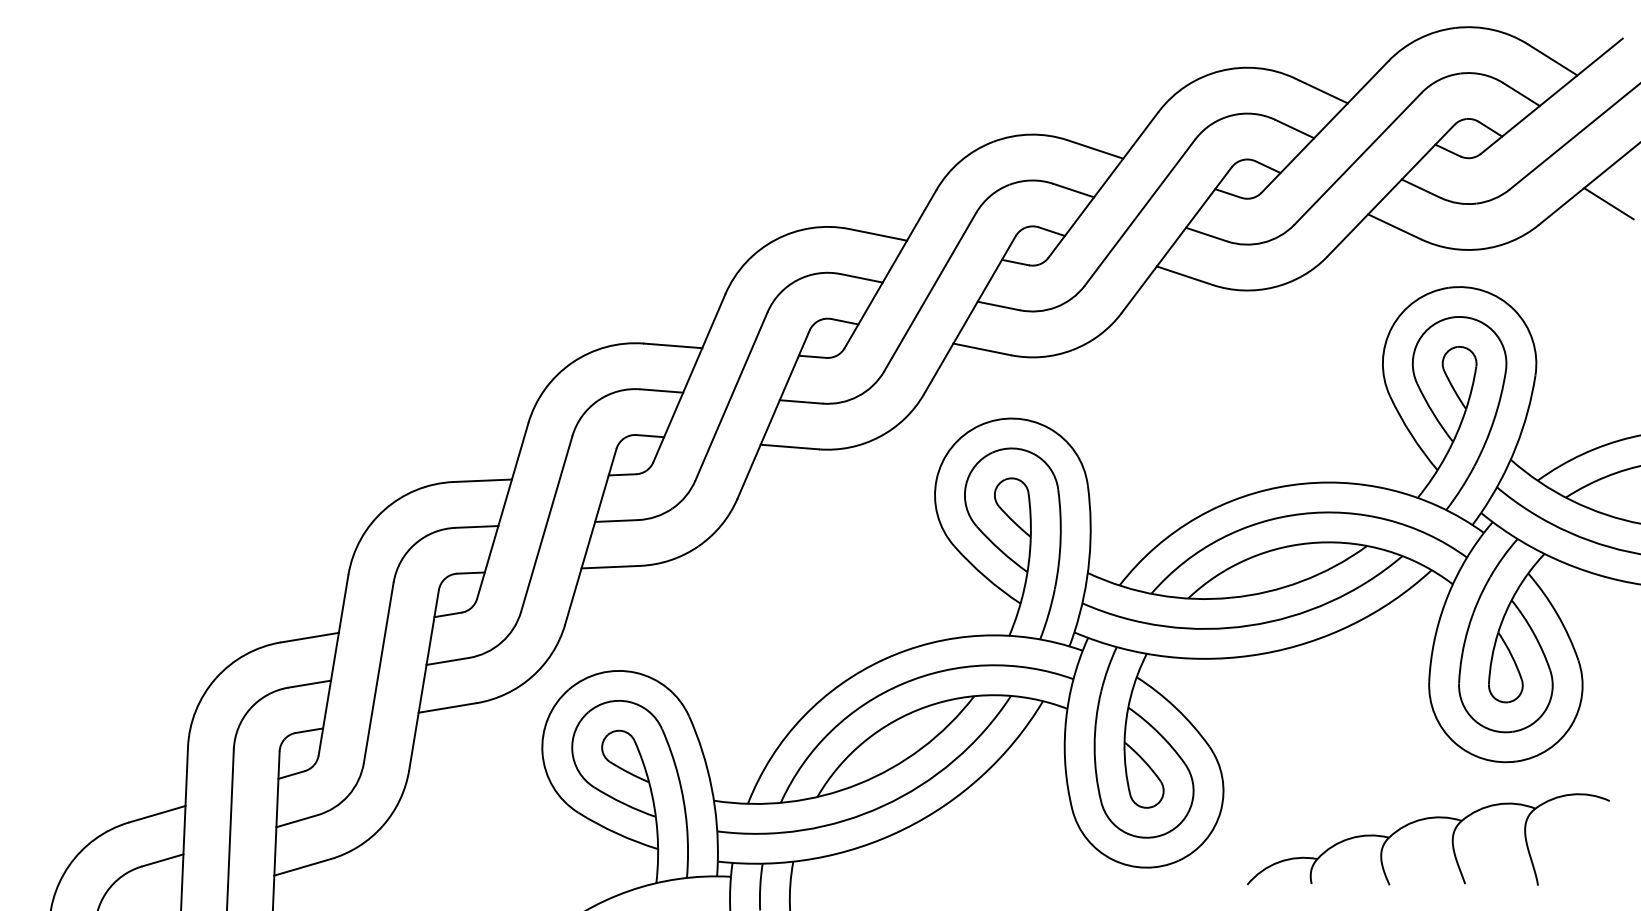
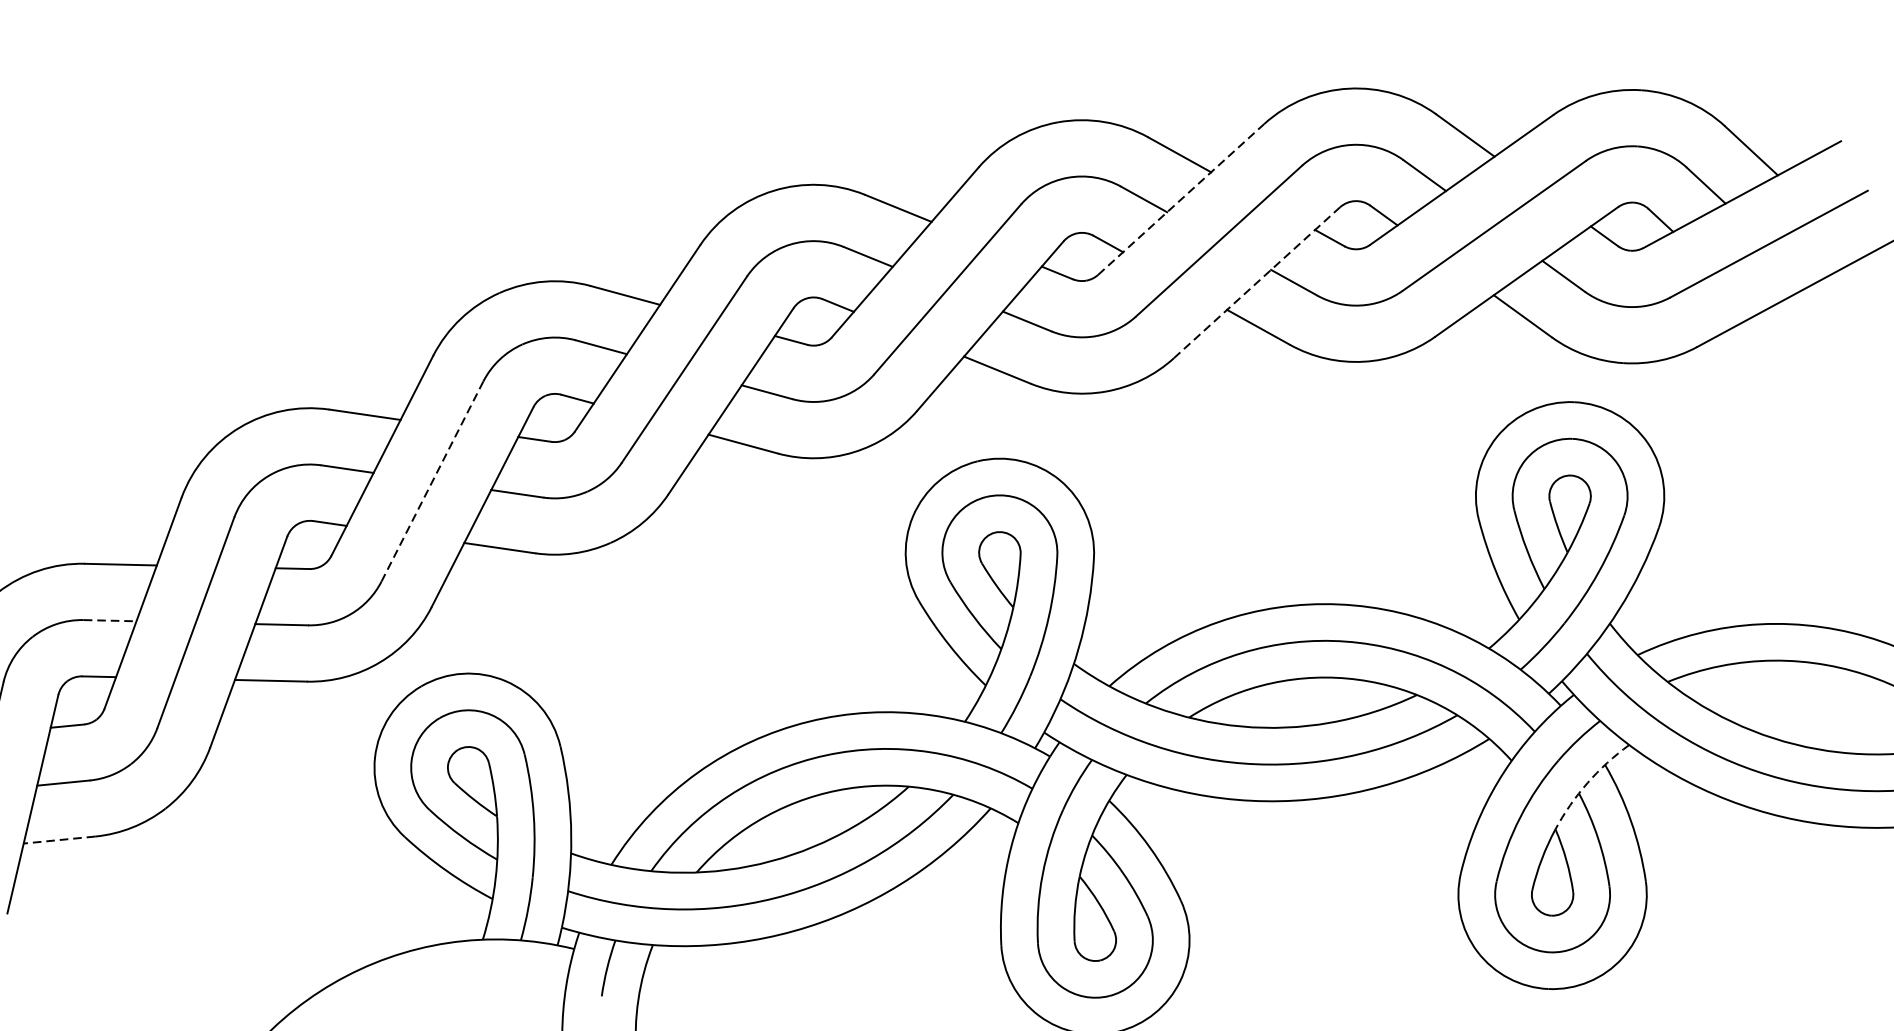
line: (1103, 184) -> (1181, 198), solid -> dashed
line: (1608, 203) -> (1786, 336), removed
line: (1176, 239) -> (1256, 281), solid -> dashed
line: (546, 524) -> (432, 482), solid -> dashed
arc: (1516, 590) -> (1587, 782), solid -> dashed
line: (310, 684) -> (110, 621), solid -> dashed
line: (301, 867) -> (58, 839), solid -> dashed

